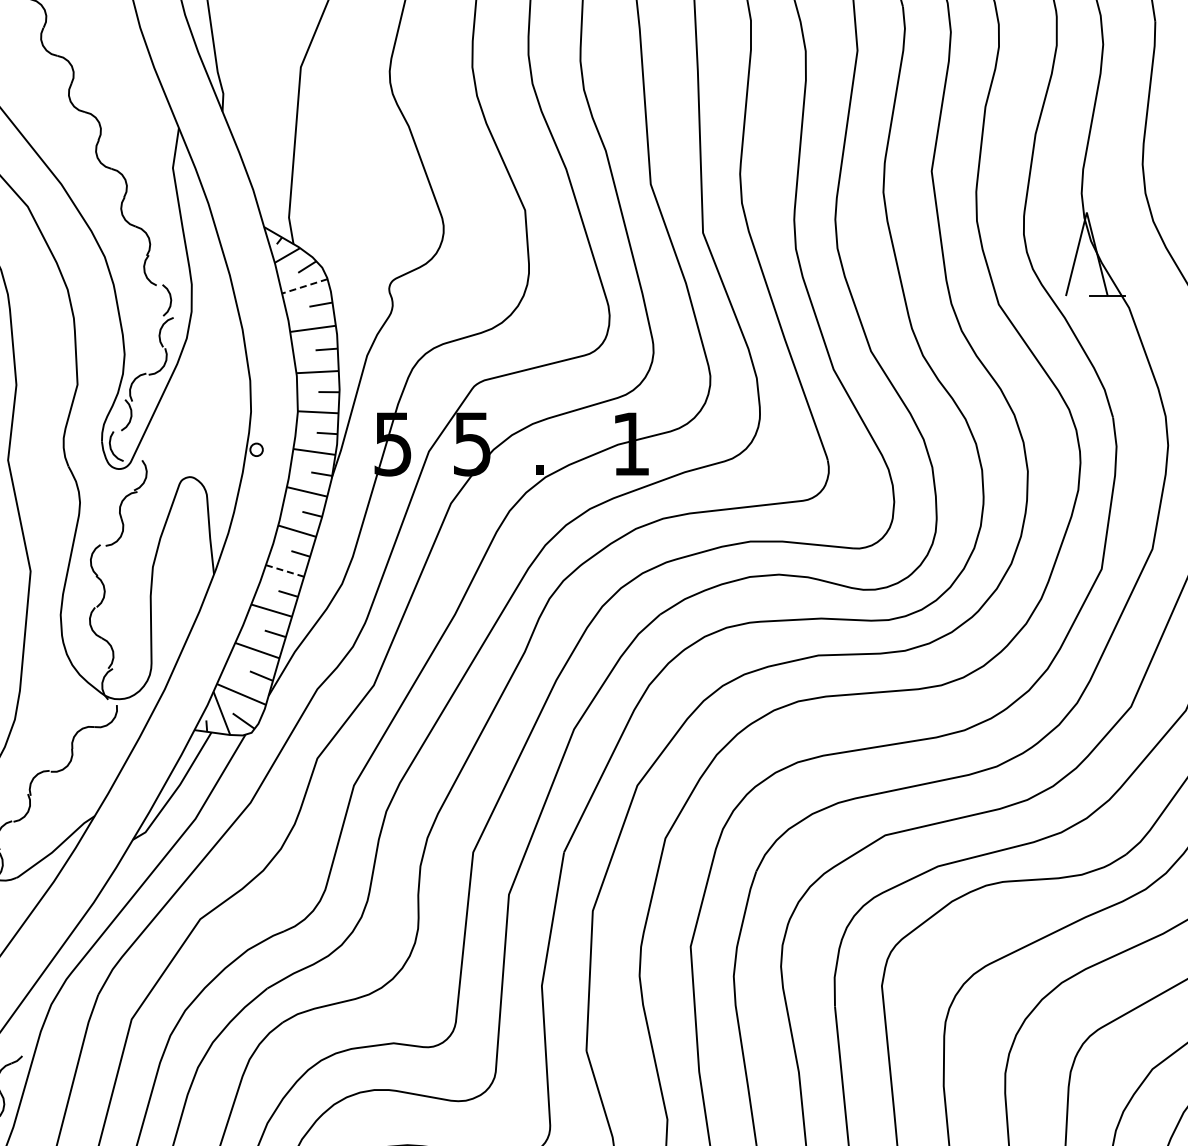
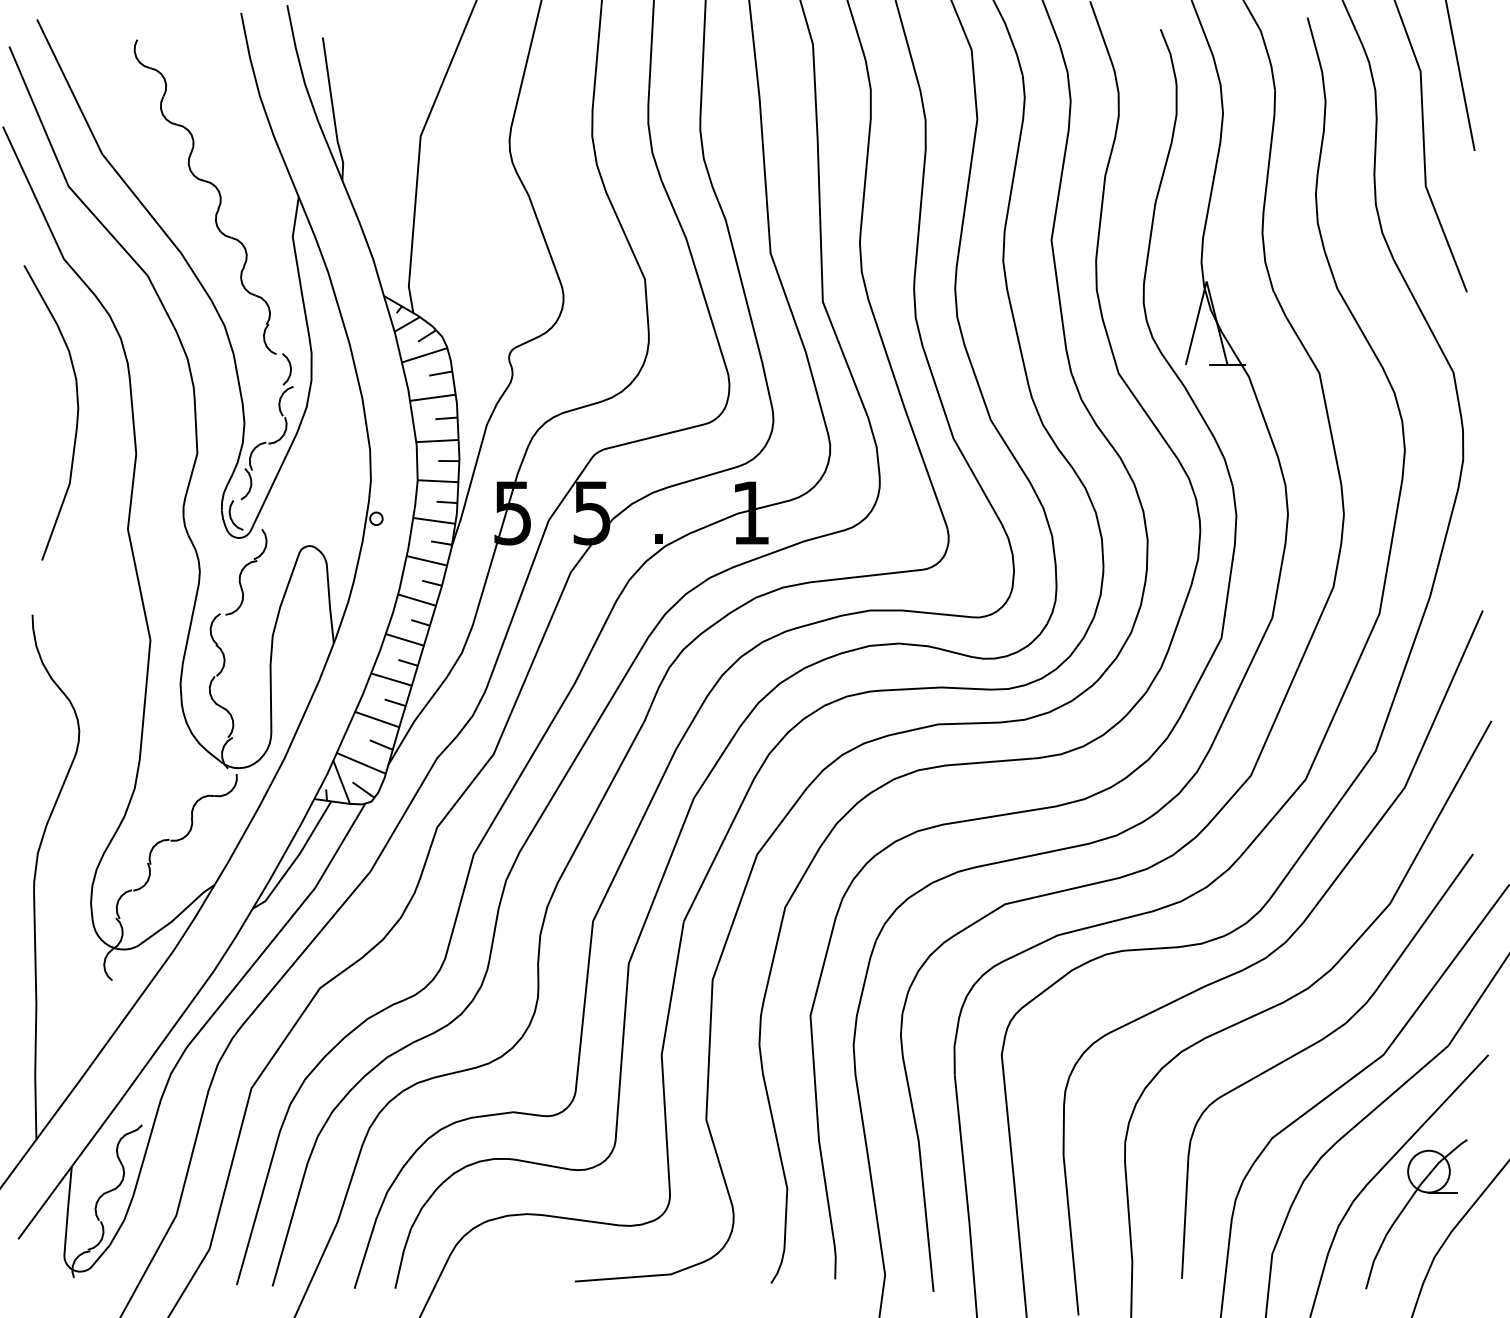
line: (304, 286) -> (424, 355), dashed -> solid
line: (284, 570) -> (404, 639), dashed -> solid

